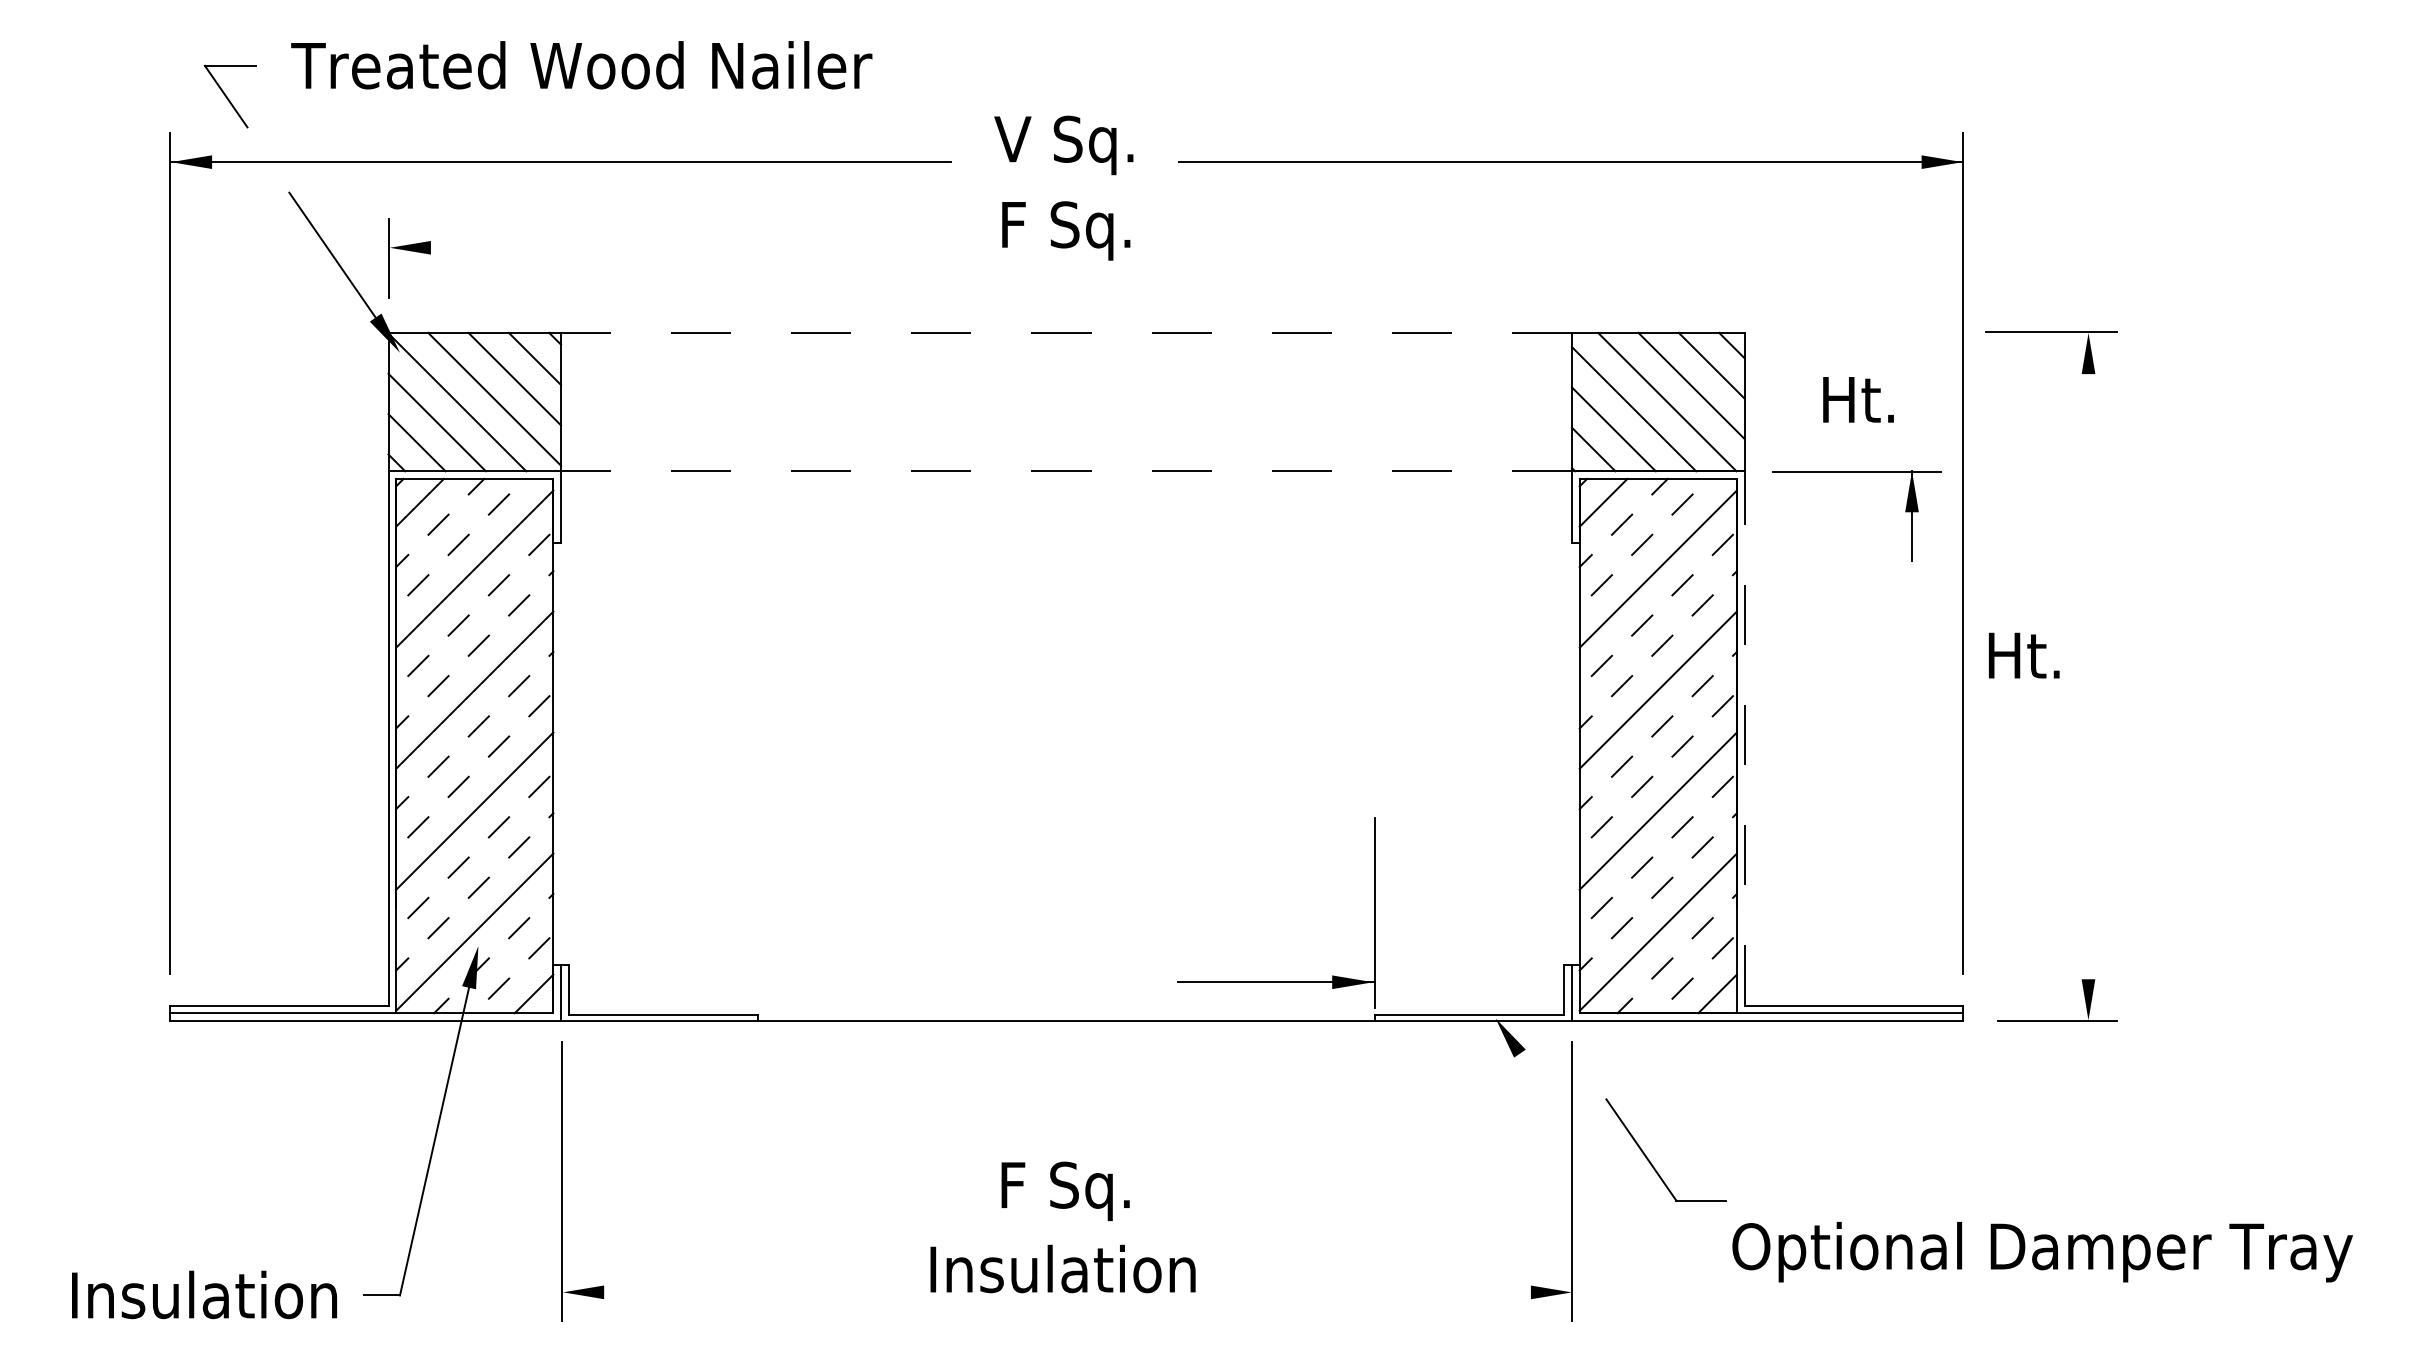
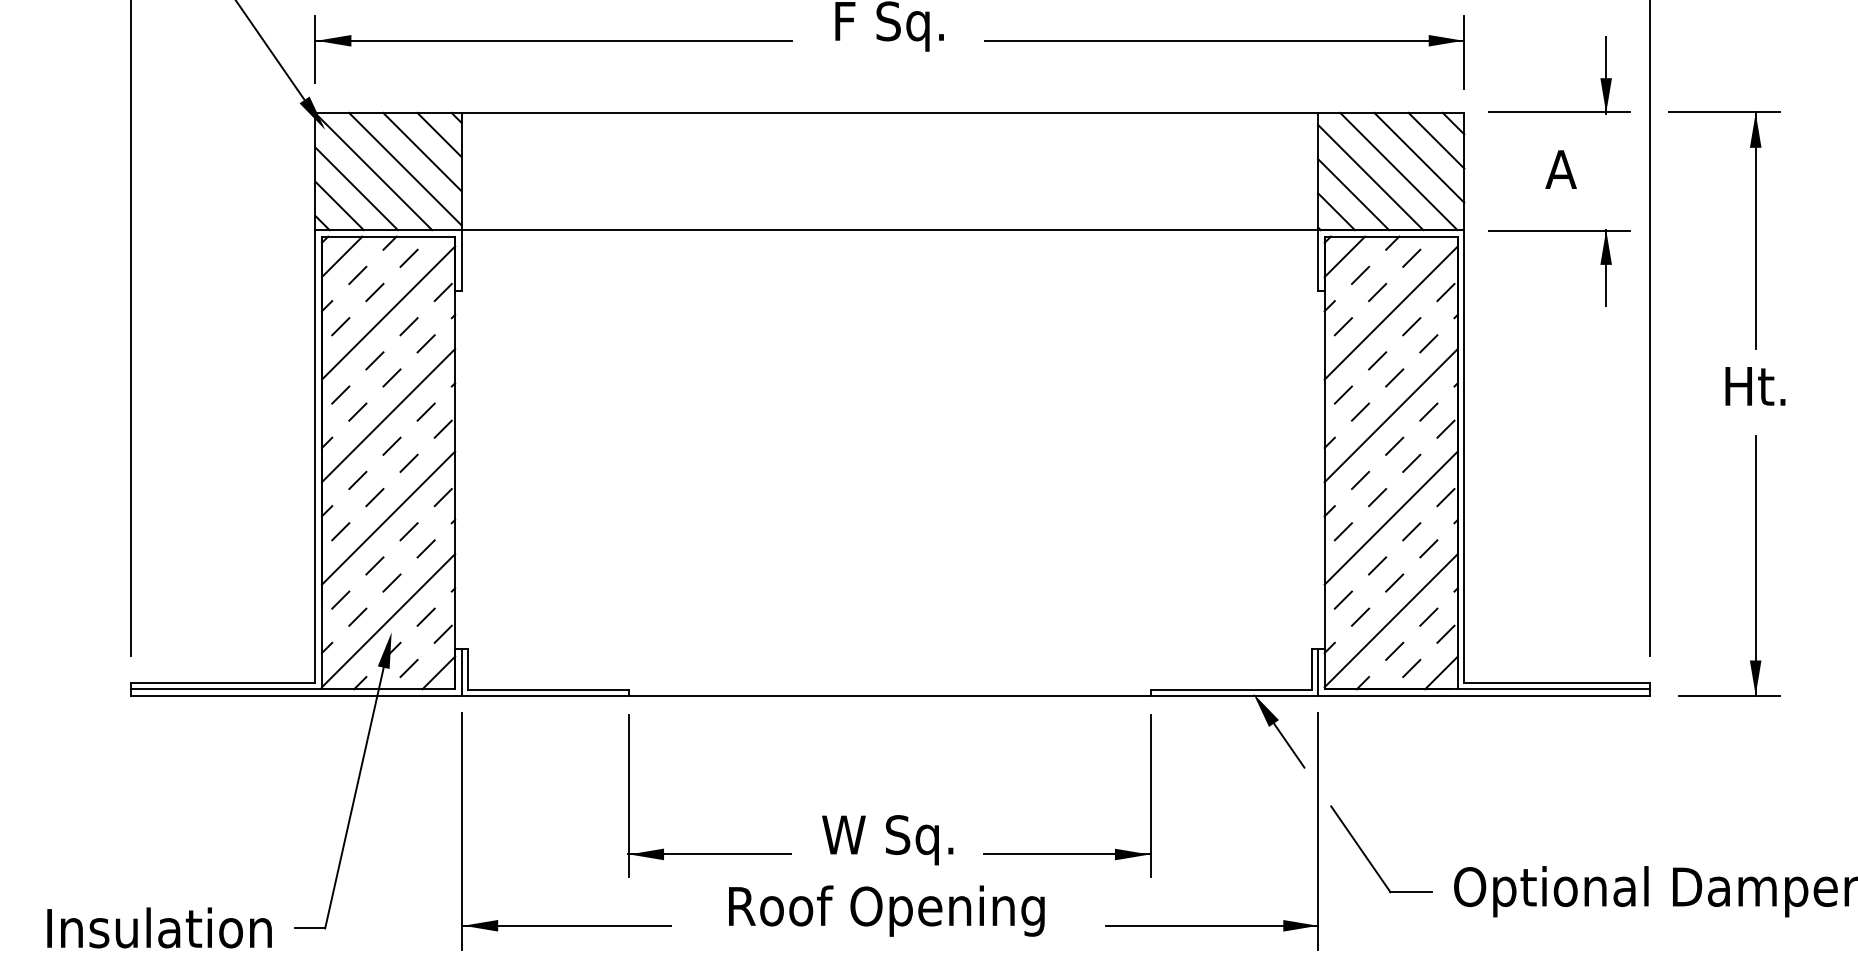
line: (669, 247) -> (553, 40), added
part: (1461, 248) -> (1224, 41), added
part: (1856, 331) -> (1559, 111), added
line: (1066, 332) -> (889, 112), dashed -> solid
text: (1858, 399) -> (1560, 169), Ht. -> A
line: (1066, 471) -> (889, 230), dashed -> solid
line: (2088, 471) -> (1755, 230), added
text: (2024, 655) -> (1755, 386), moved
line: (1744, 737) -> (1464, 455), dashed -> solid
line: (2088, 867) -> (1755, 565), added
part: (1276, 981) -> (1067, 853), moved
line: (1537, 1079) -> (1288, 745), added
part: (1649, 1159) -> (1367, 857), moved
text: (1063, 1191) -> (887, 840), F Sq. -> W Sq.
part: (853, 1207) -> (709, 853), added
text: (1062, 1274) -> (886, 910), Insulation -> Roof Opening
line: (684, 1292) -> (566, 925), added
line: (1446, 1292) -> (1211, 925), added

